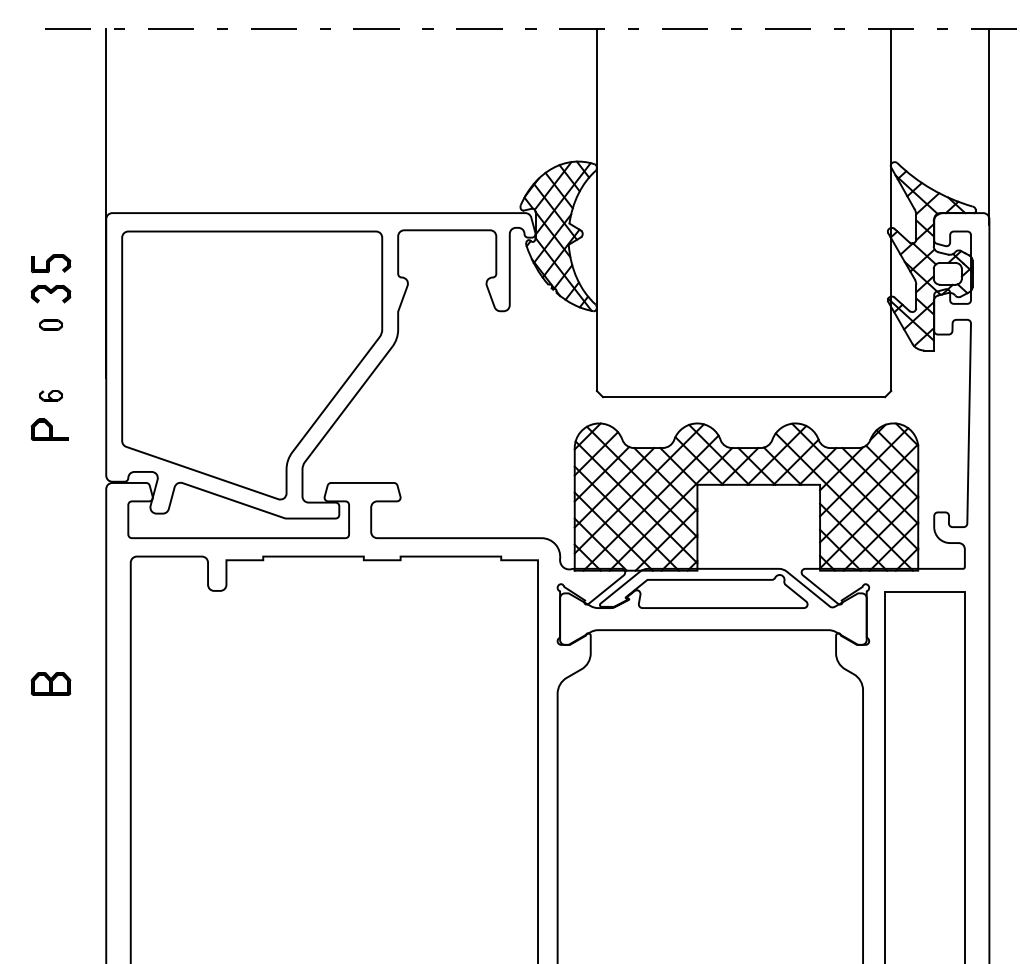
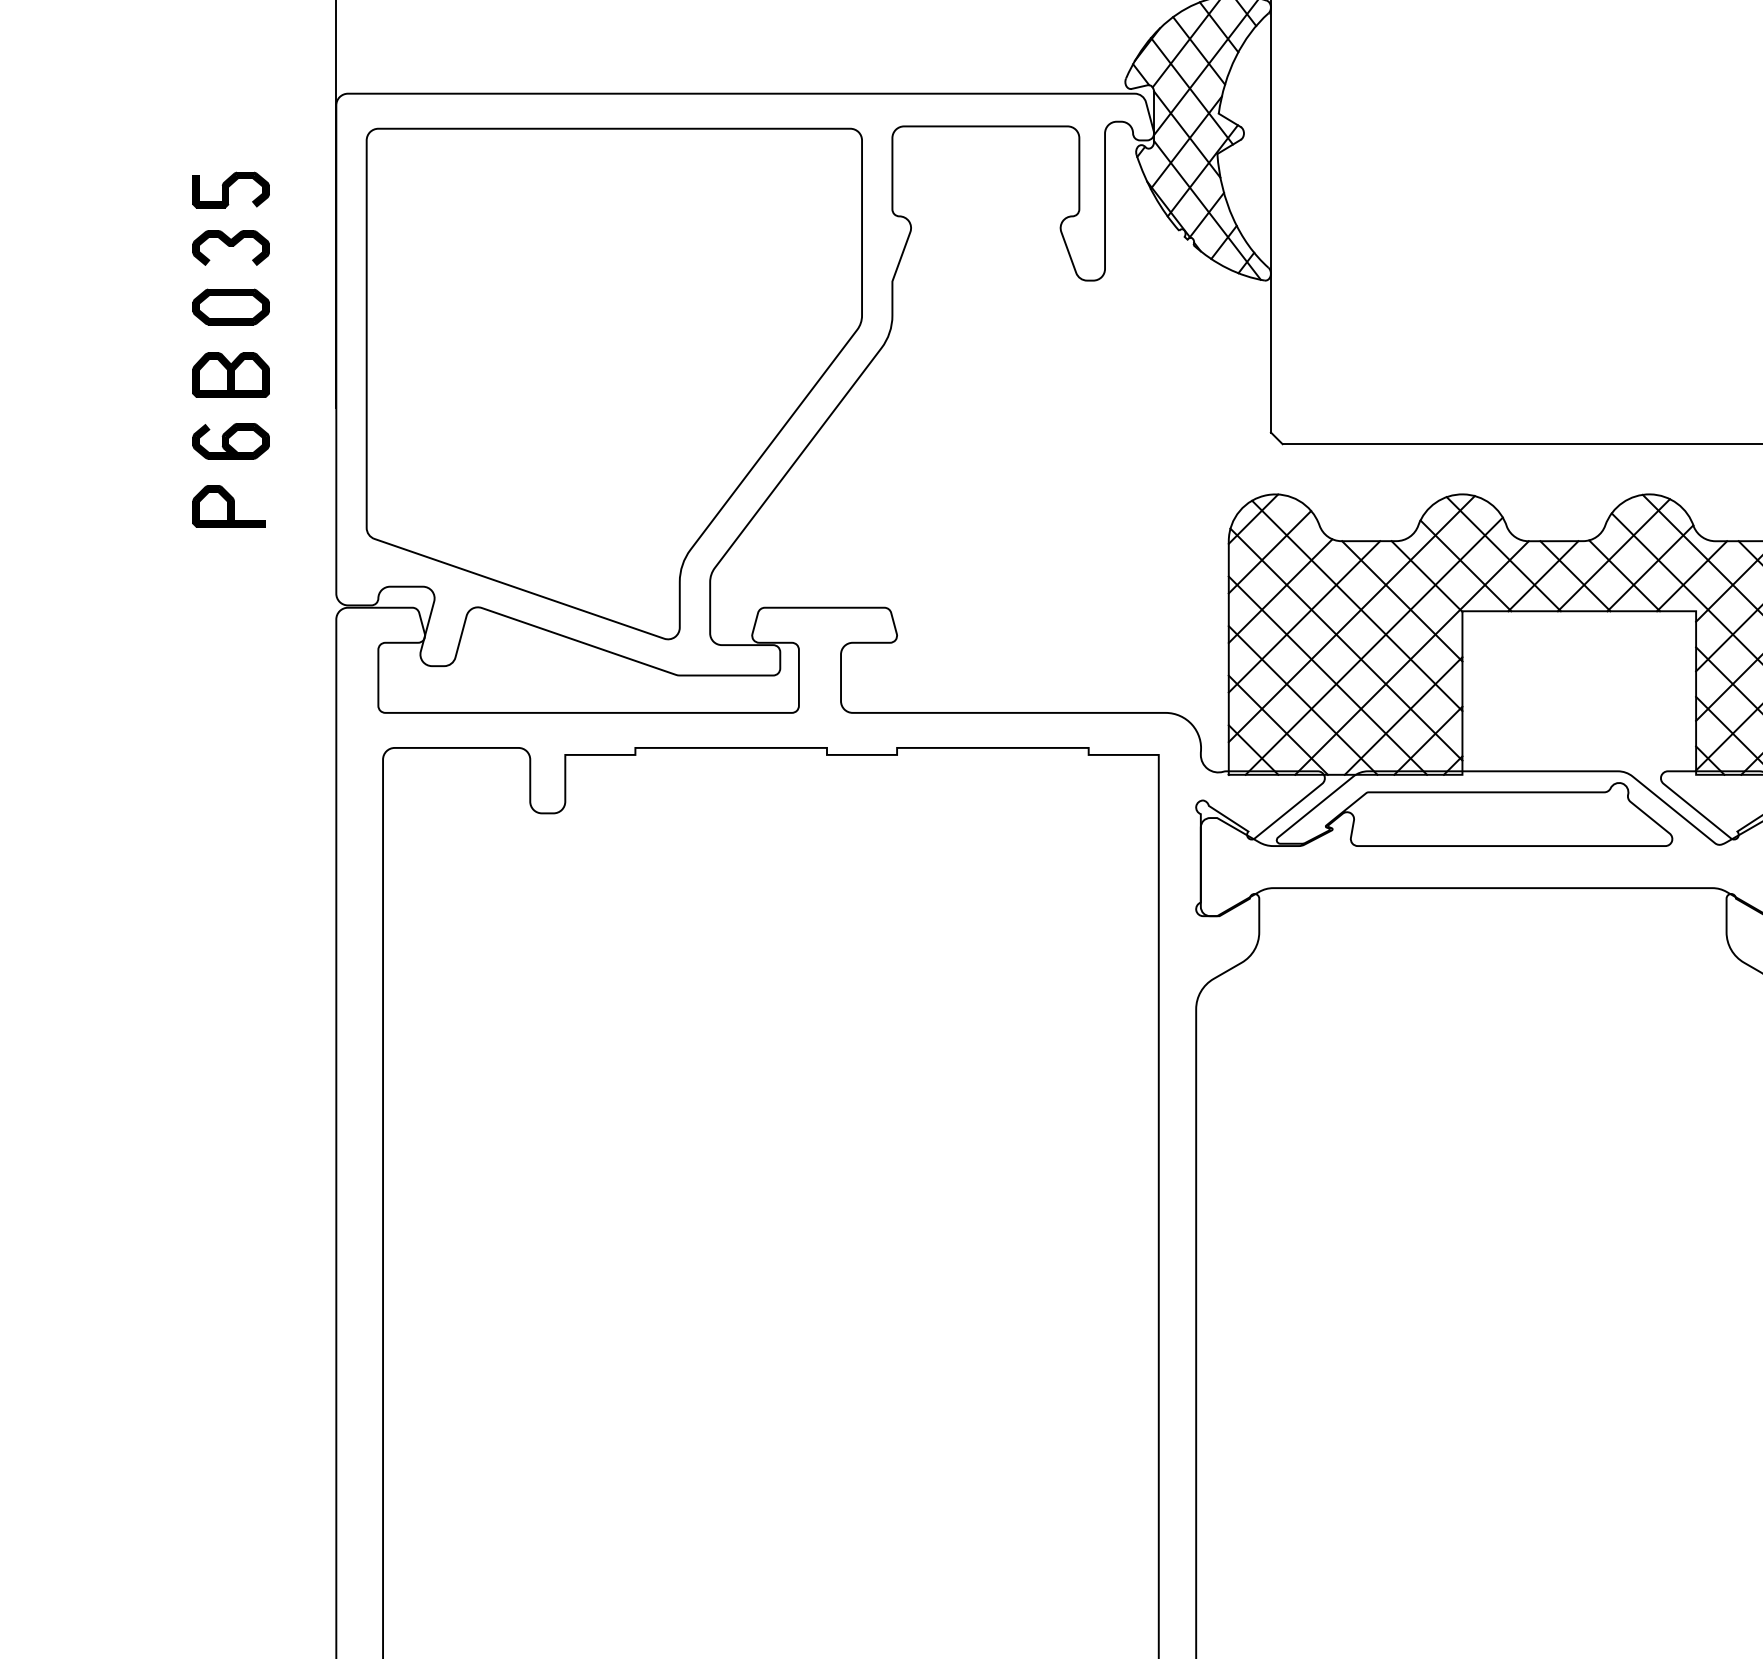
part: (50, 324) -> (230, 305), size x1.67
part: (50, 395) -> (230, 441), size x1.67
part: (50, 683) -> (230, 374), moved

